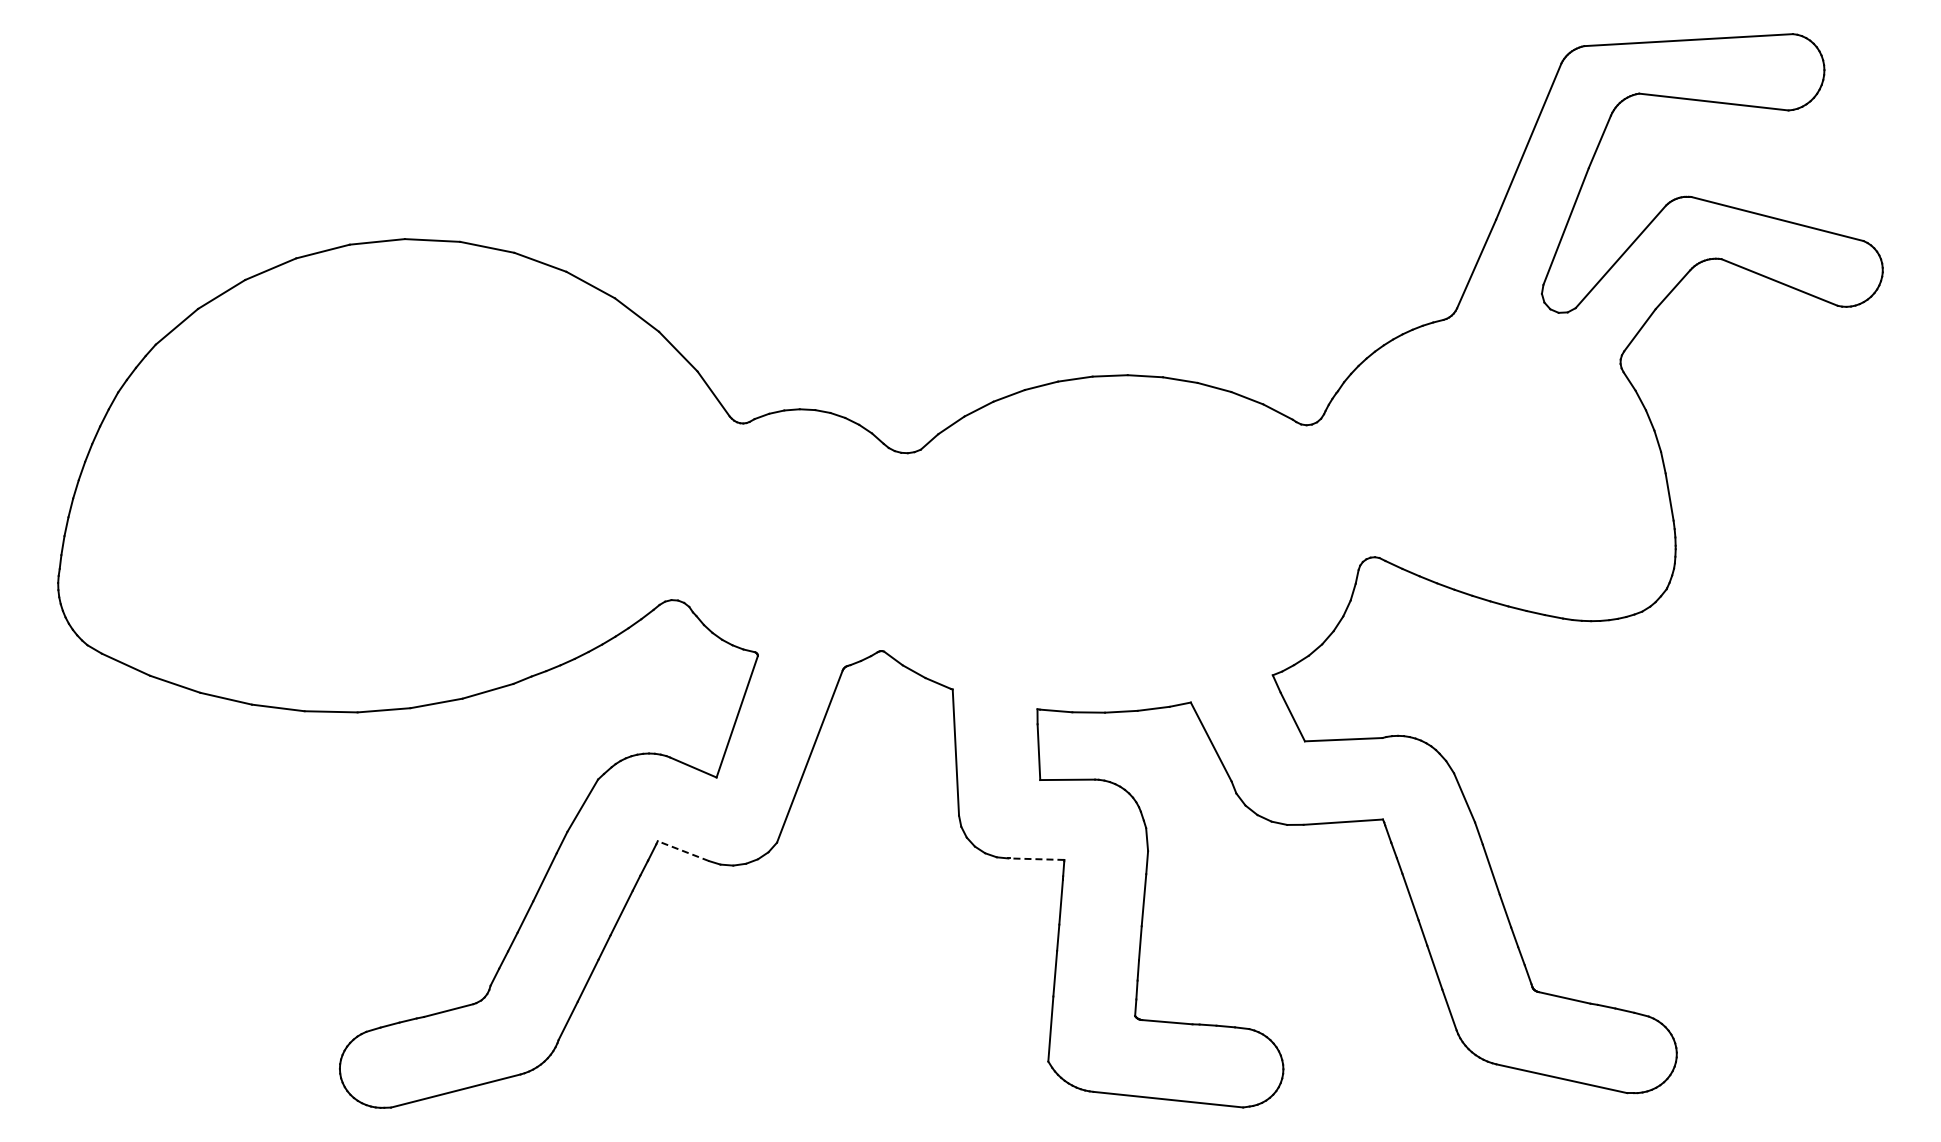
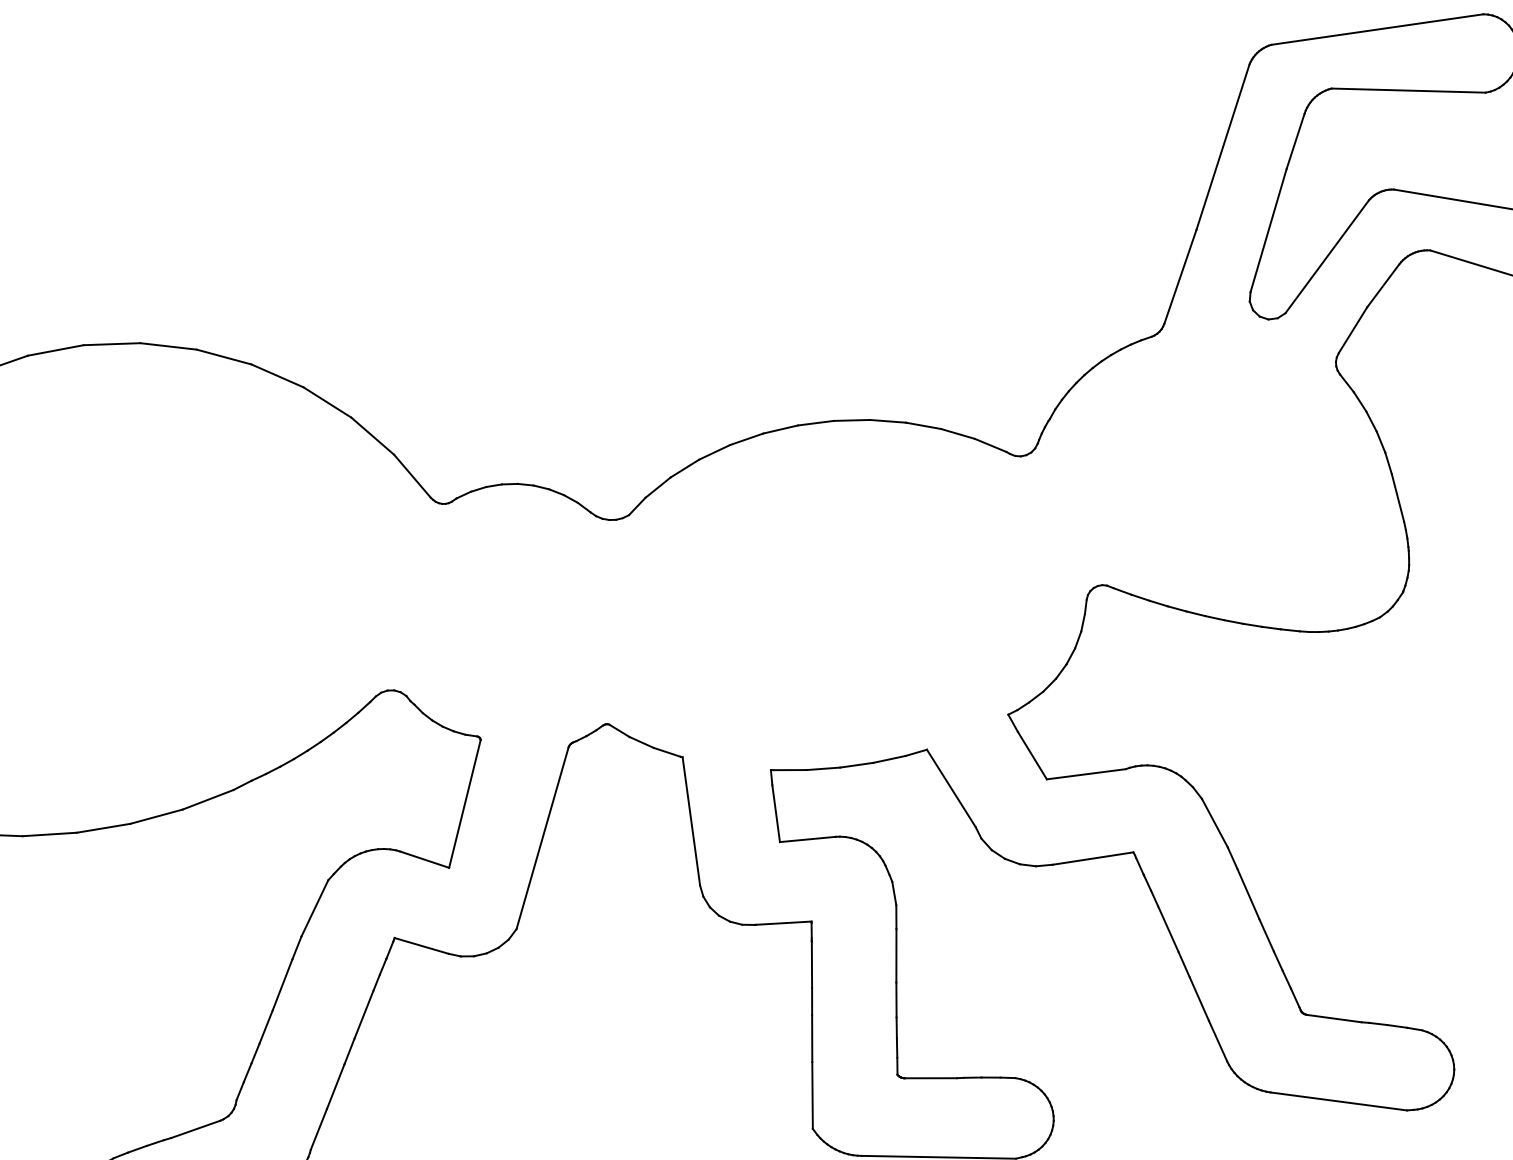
line: (683, 851) -> (421, 946), dashed -> solid
line: (1036, 859) -> (783, 923), dashed -> solid

